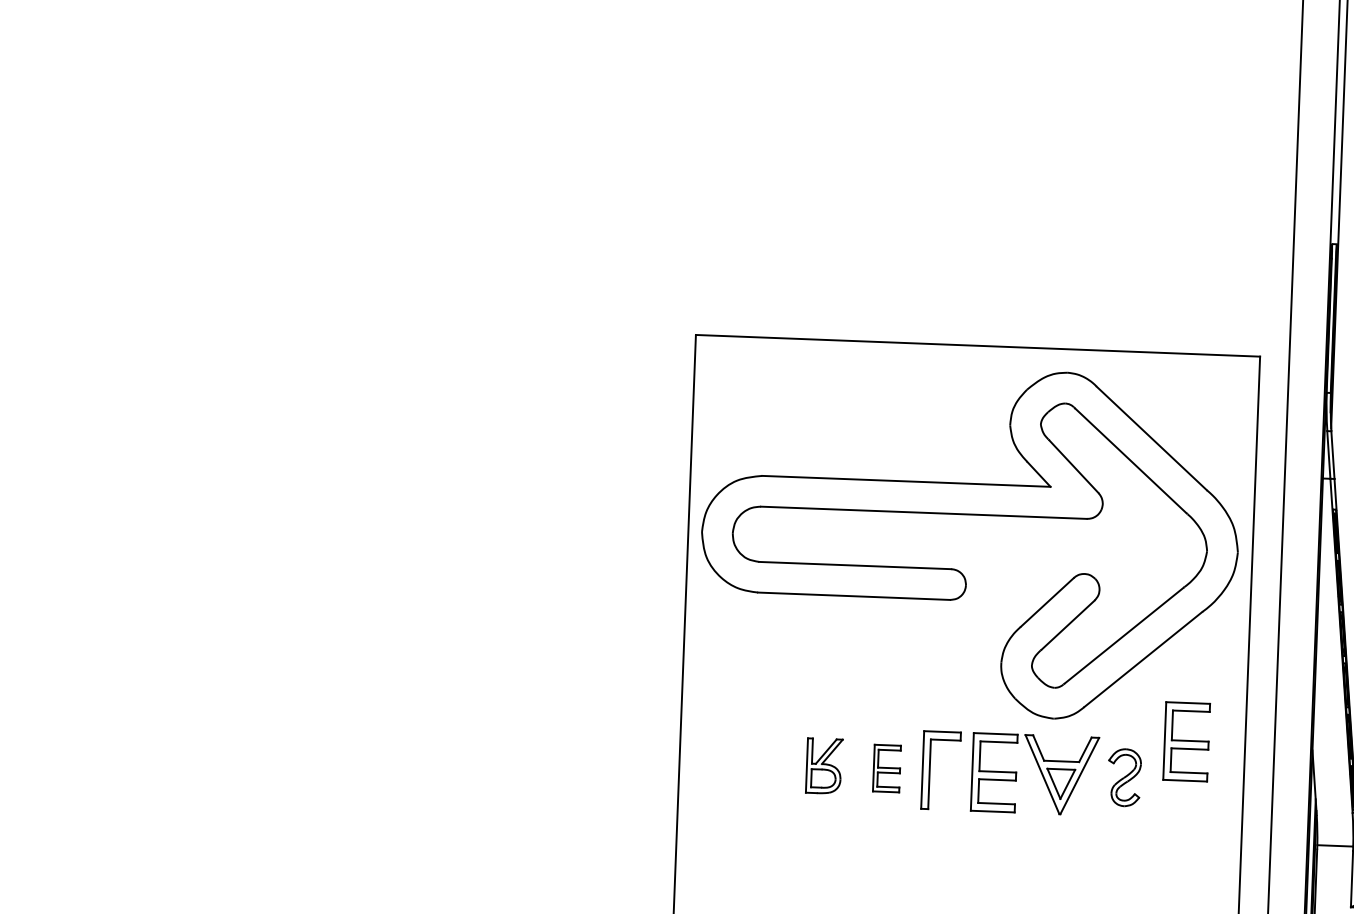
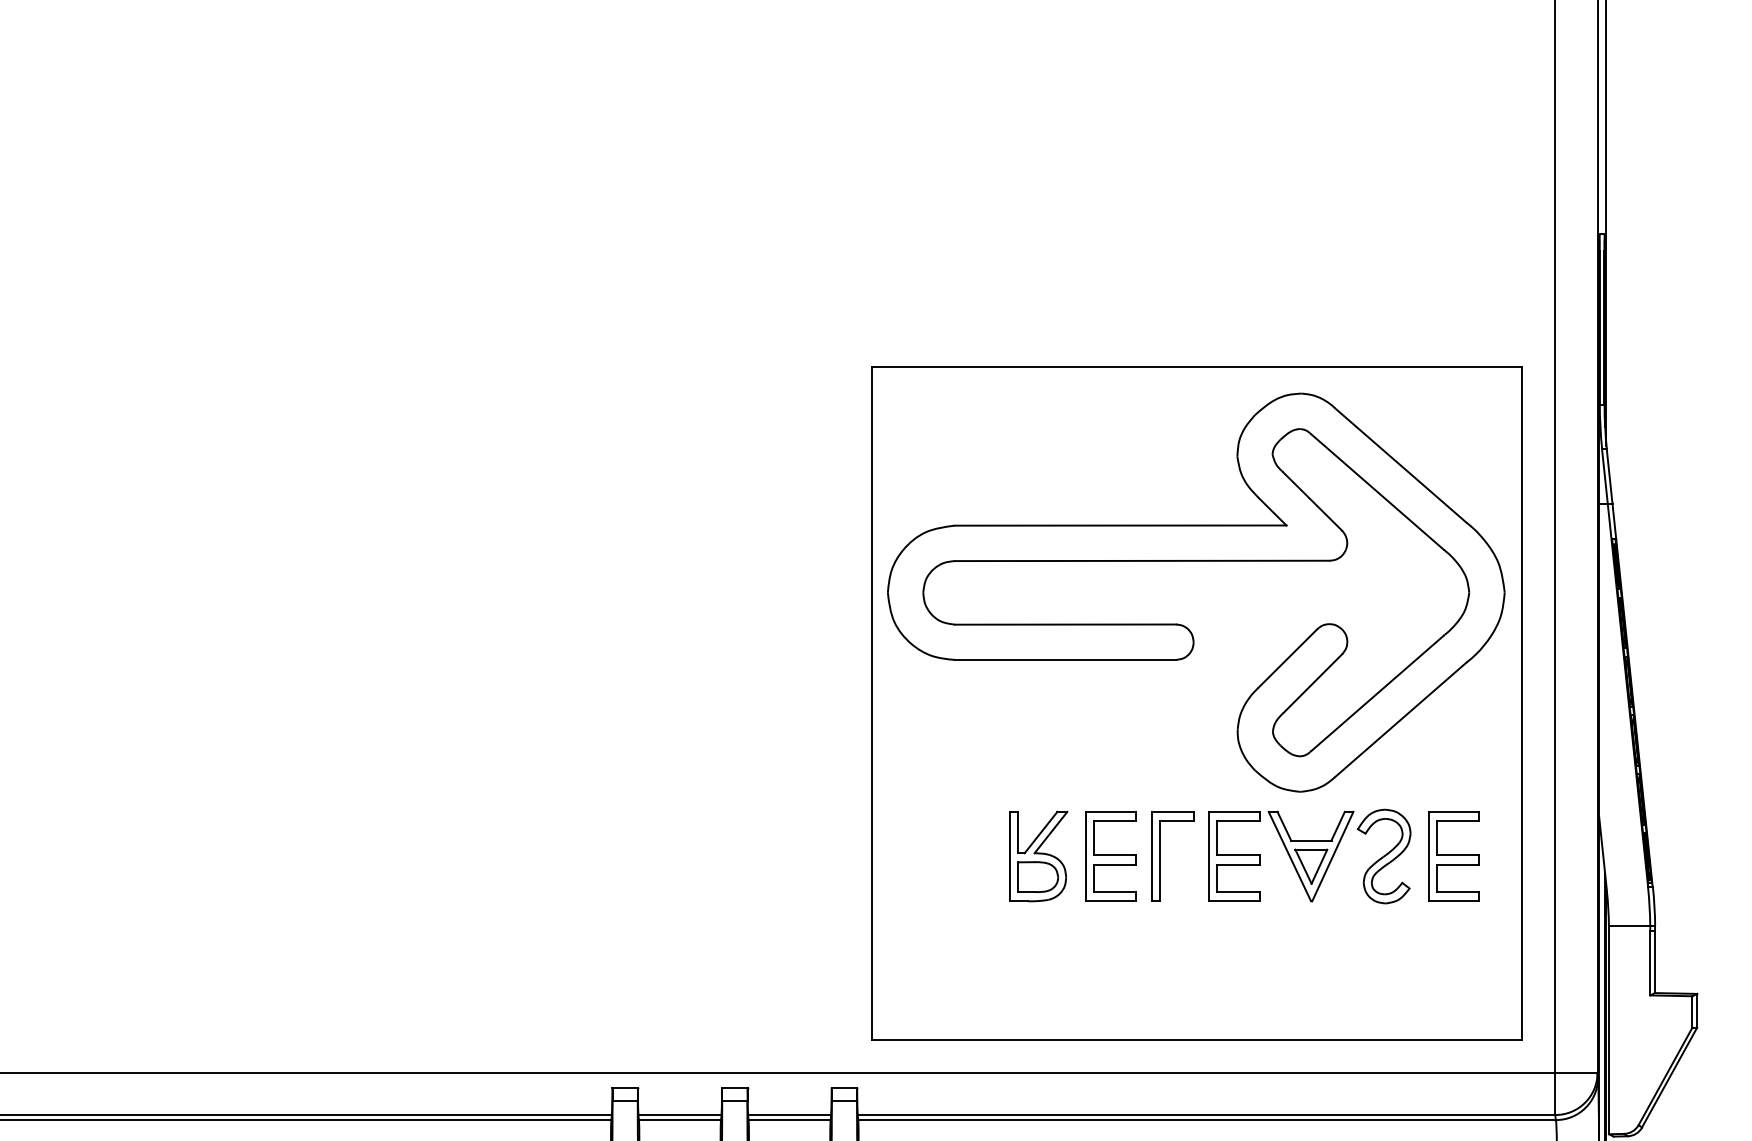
part: (1186, 741) -> (1453, 856), moved
part: (824, 766) -> (1038, 856), size x1.43
part: (886, 768) -> (1110, 856), size x1.67
part: (1124, 777) -> (1384, 856), size x1.43

